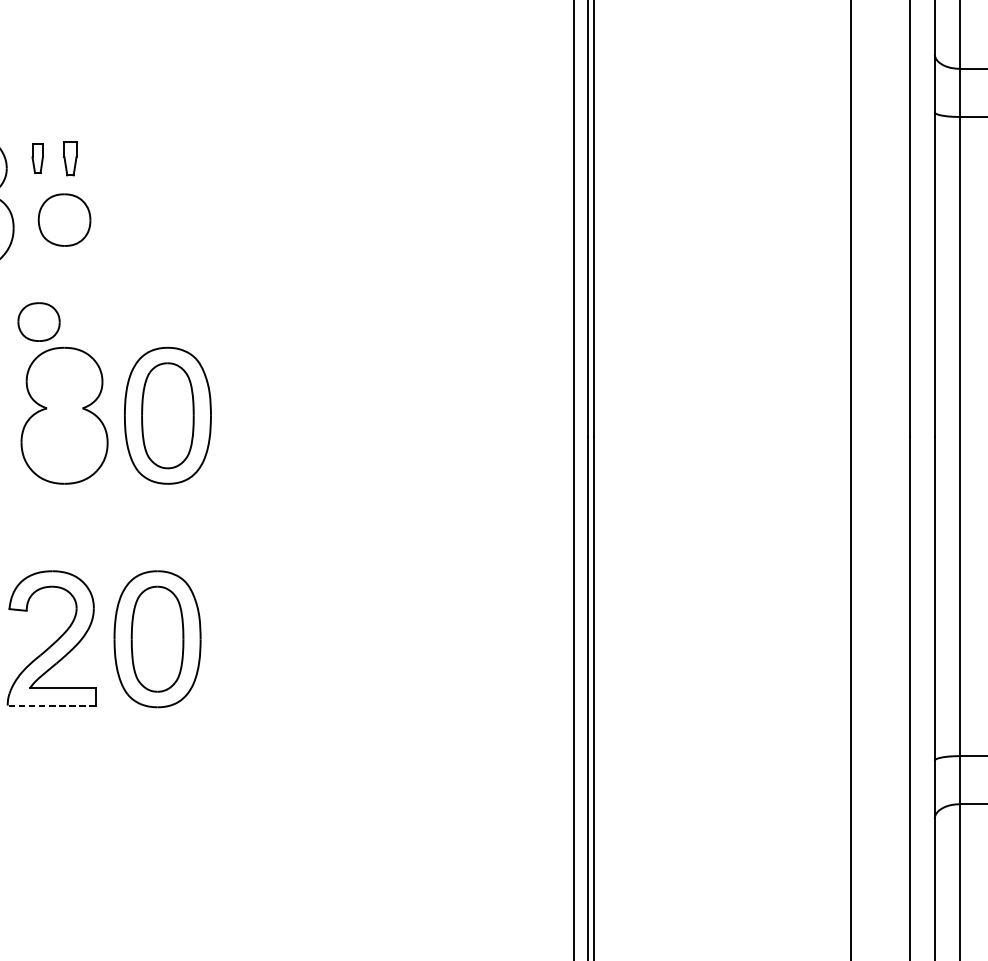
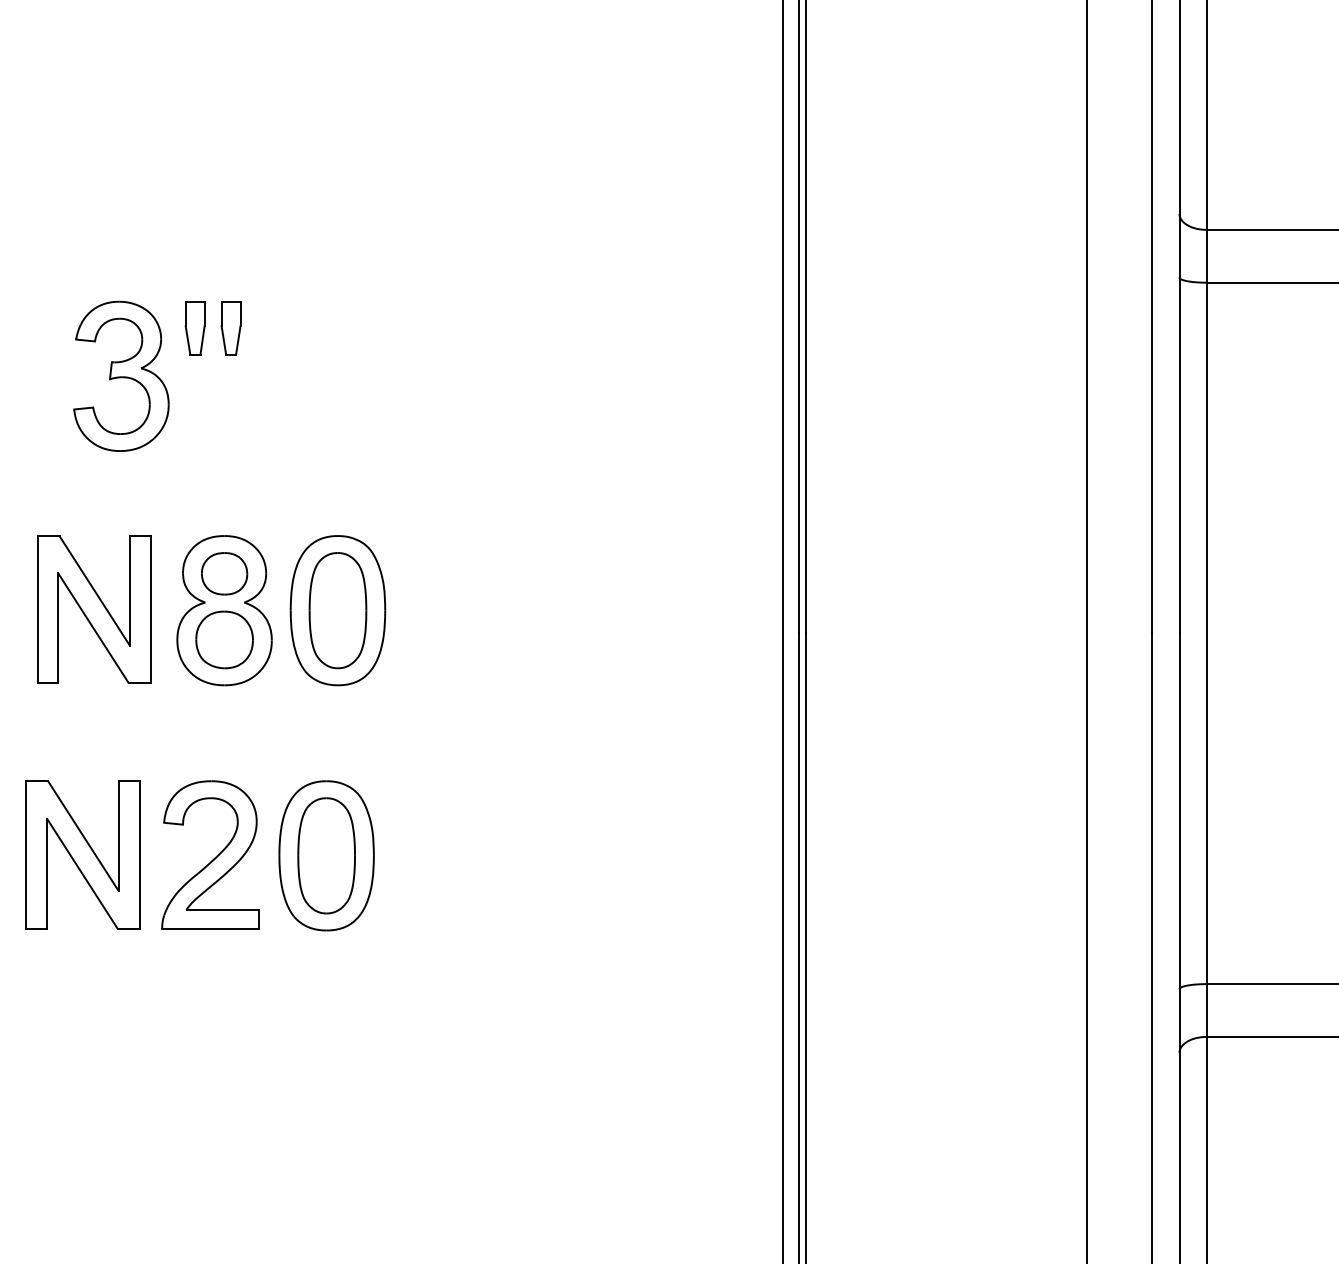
part: (37, 158) -> (194, 328), size x1.67
part: (69, 158) -> (230, 328), size x1.43
part: (64, 219) -> (224, 639), moved
part: (38, 321) -> (224, 573), moved
line: (50, 705) -> (209, 928), dashed -> solid

